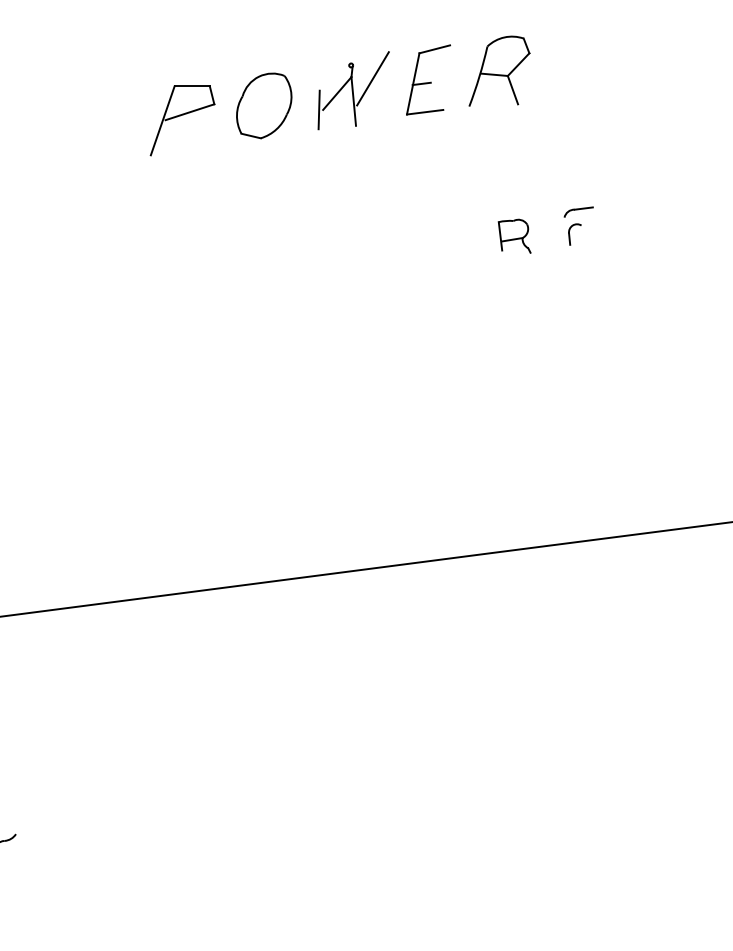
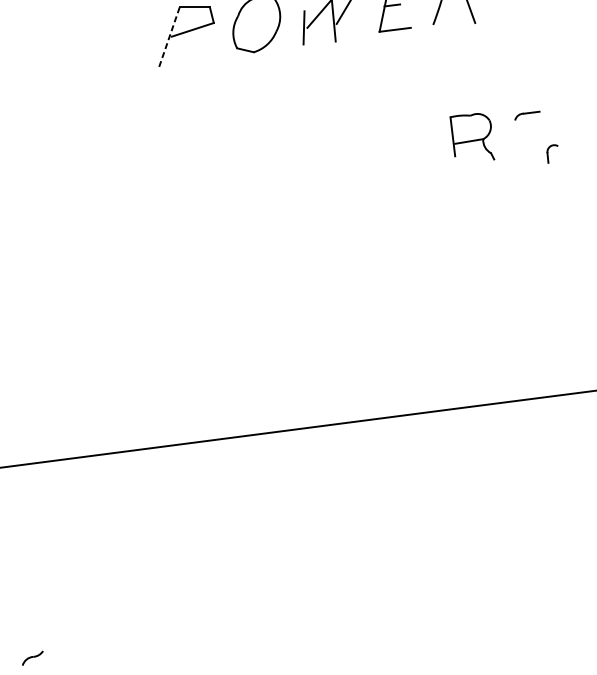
line: (162, 120) -> (169, 36), solid -> dashed
part: (574, 234) -> (552, 153), moved
part: (514, 235) -> (472, 135), size x1.6

